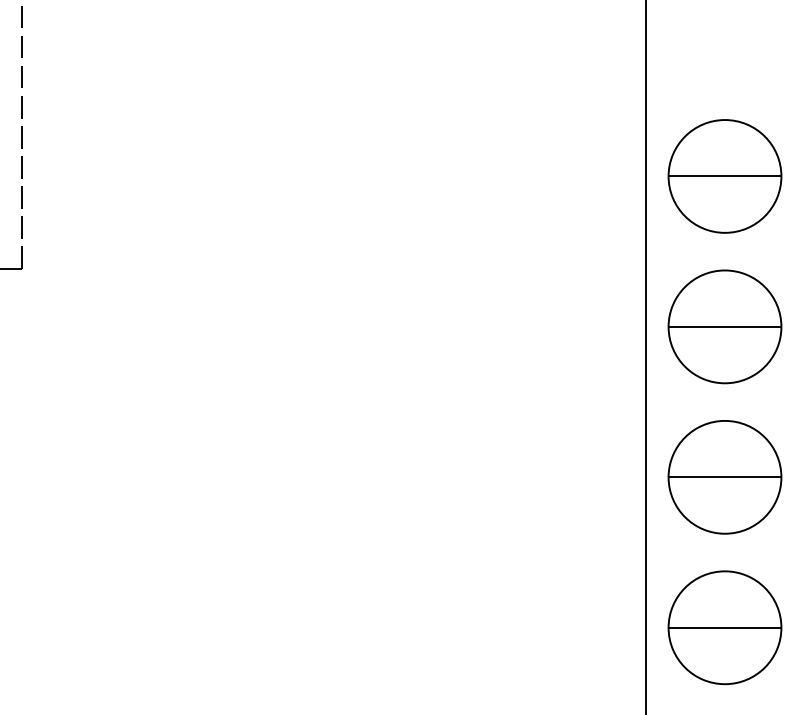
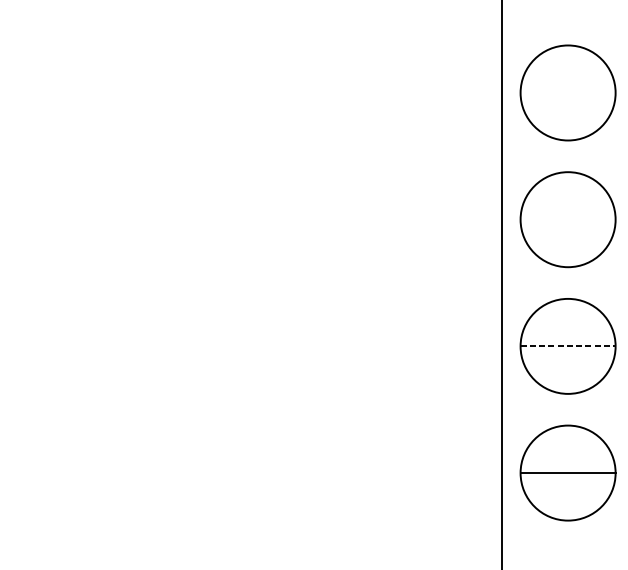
line: (724, 176) -> (567, 93), removed
line: (724, 326) -> (567, 219), removed
line: (725, 477) -> (568, 346), solid -> dashed

